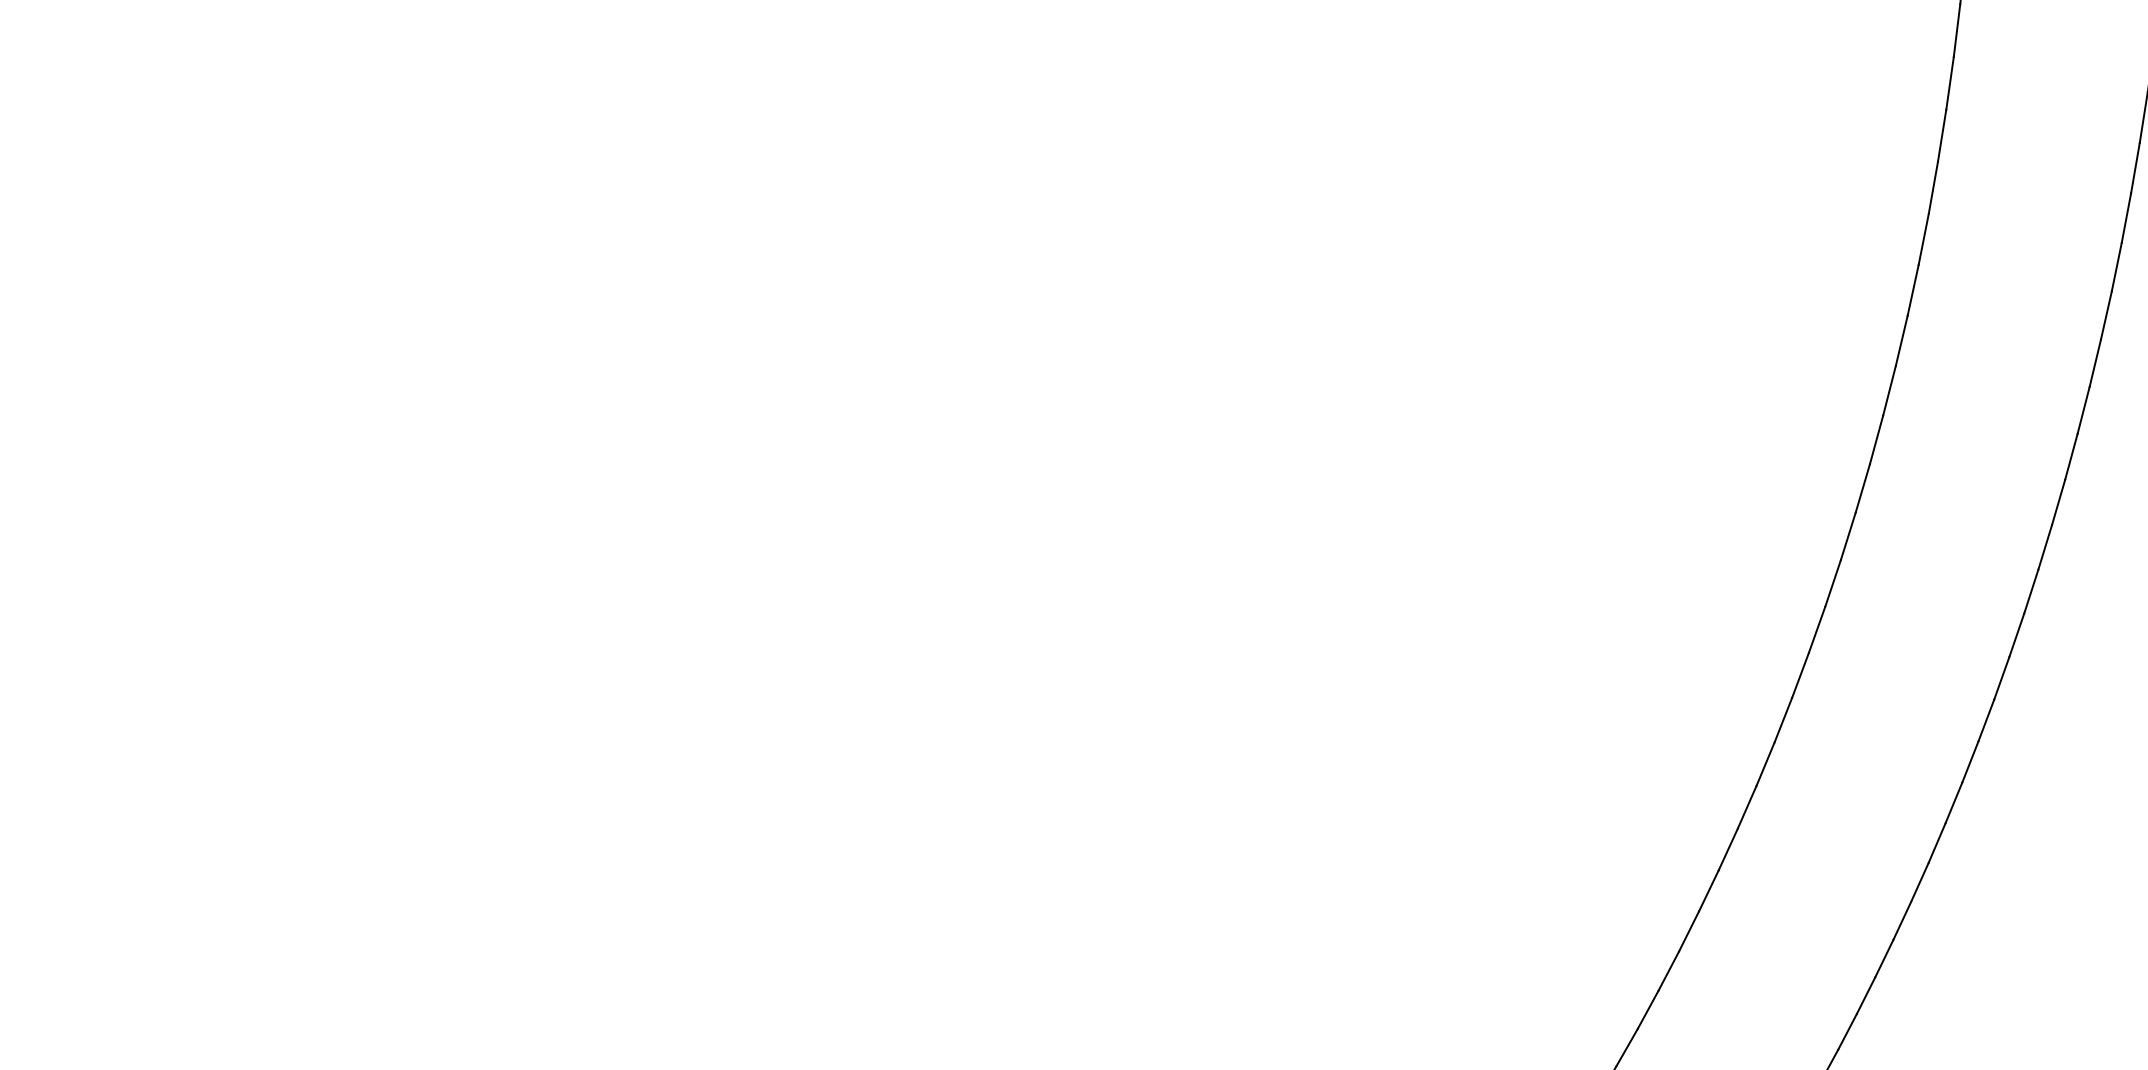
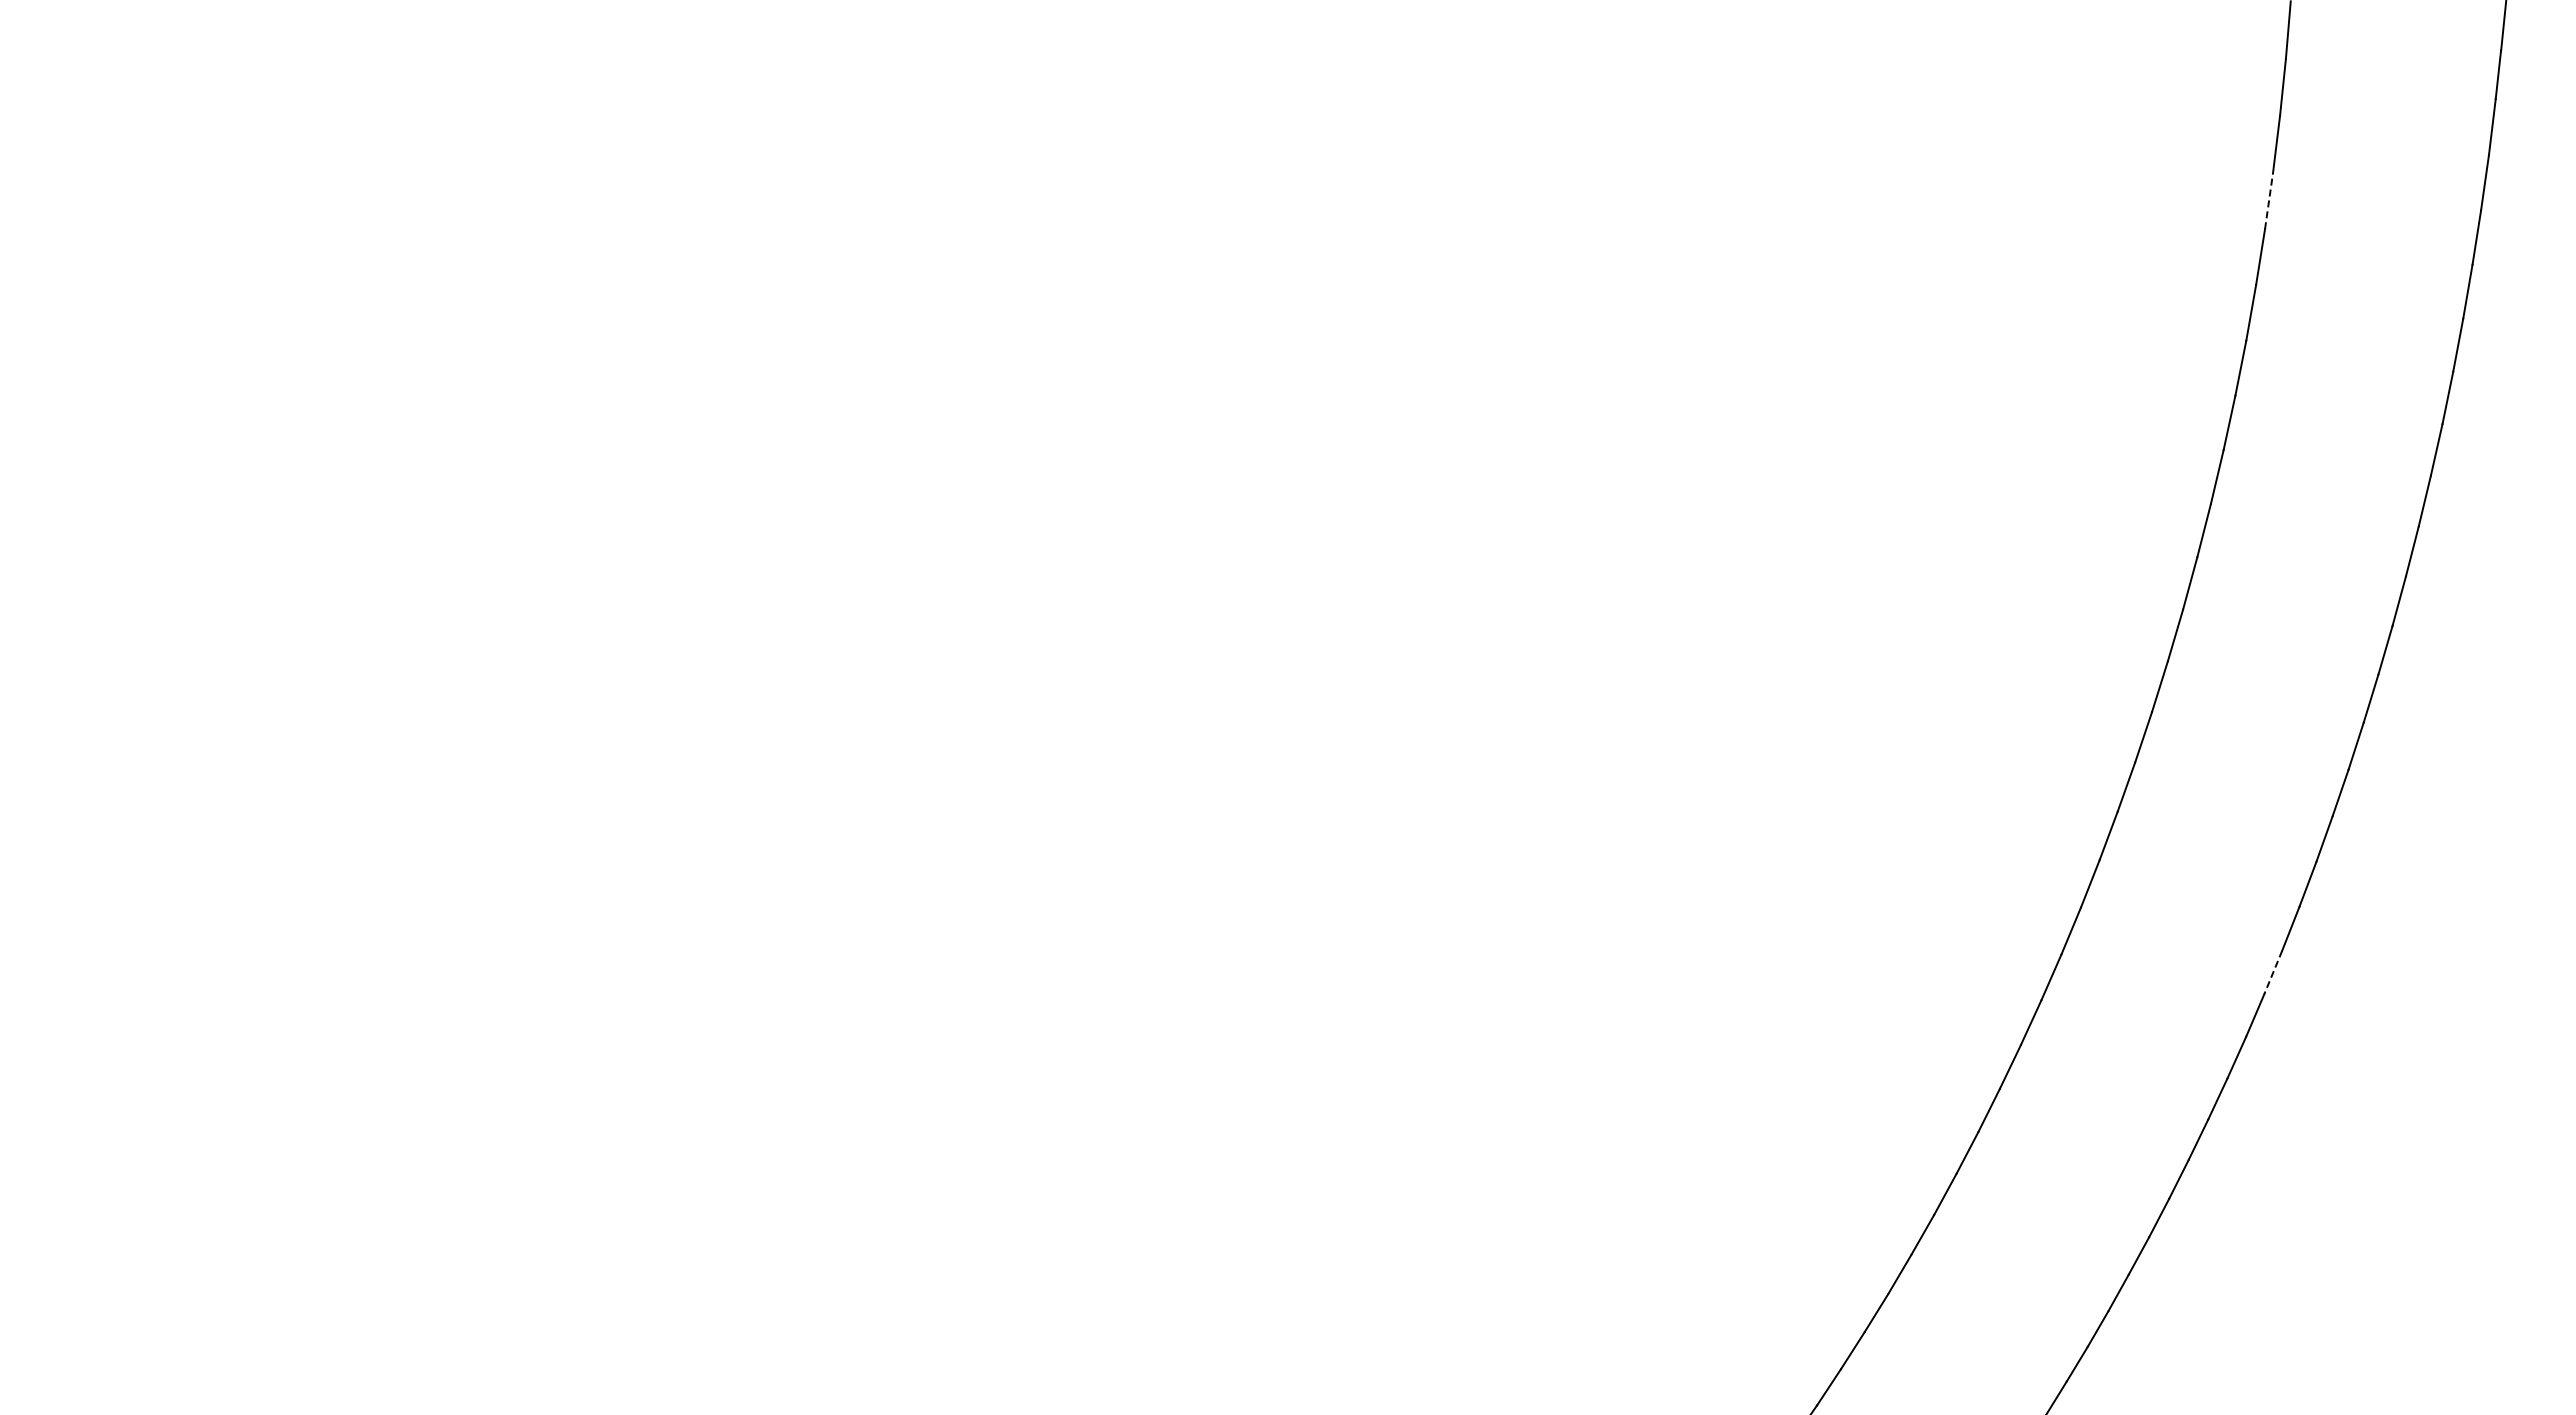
line: (1950, 82) -> (2269, 200), solid -> dashed
line: (1954, 803) -> (2273, 973), solid -> dashed

